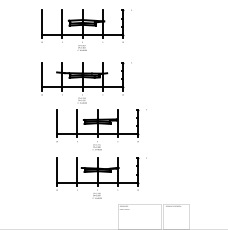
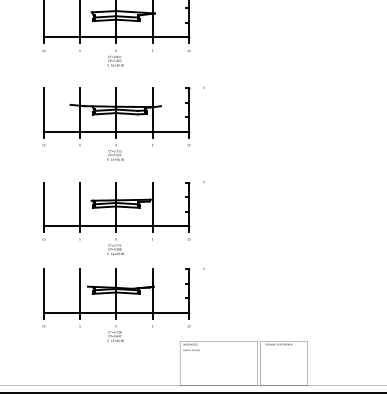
part: (101, 153) -> (123, 260), moved

